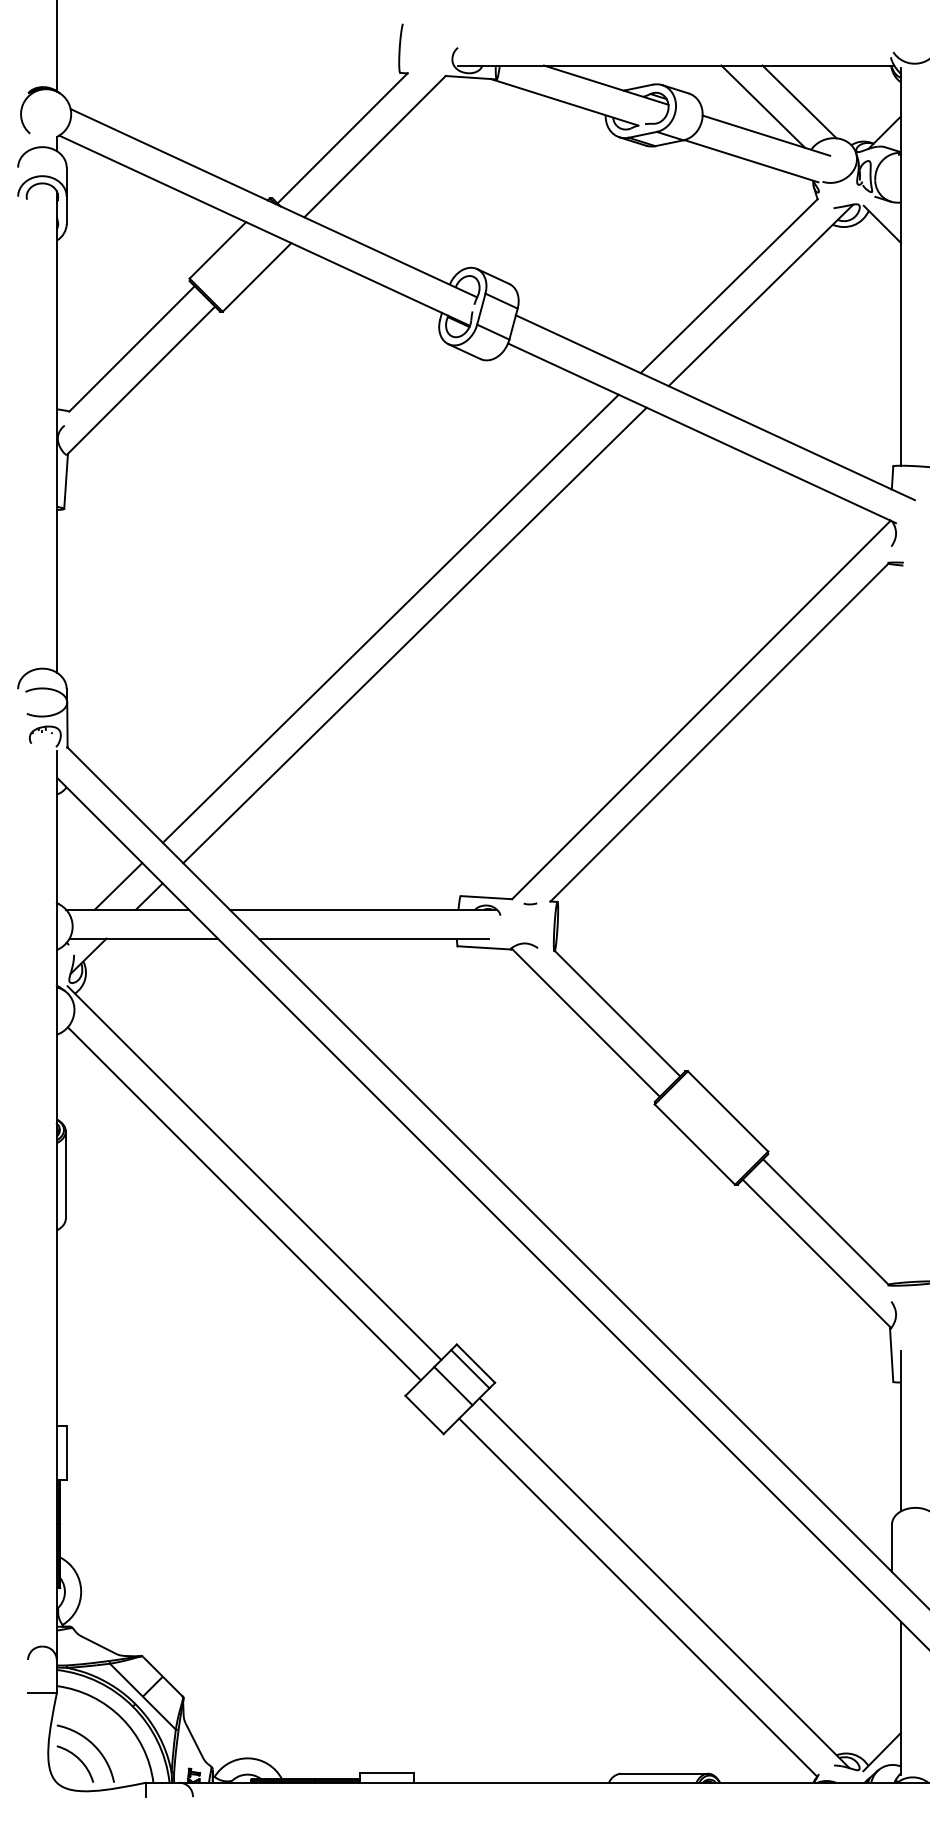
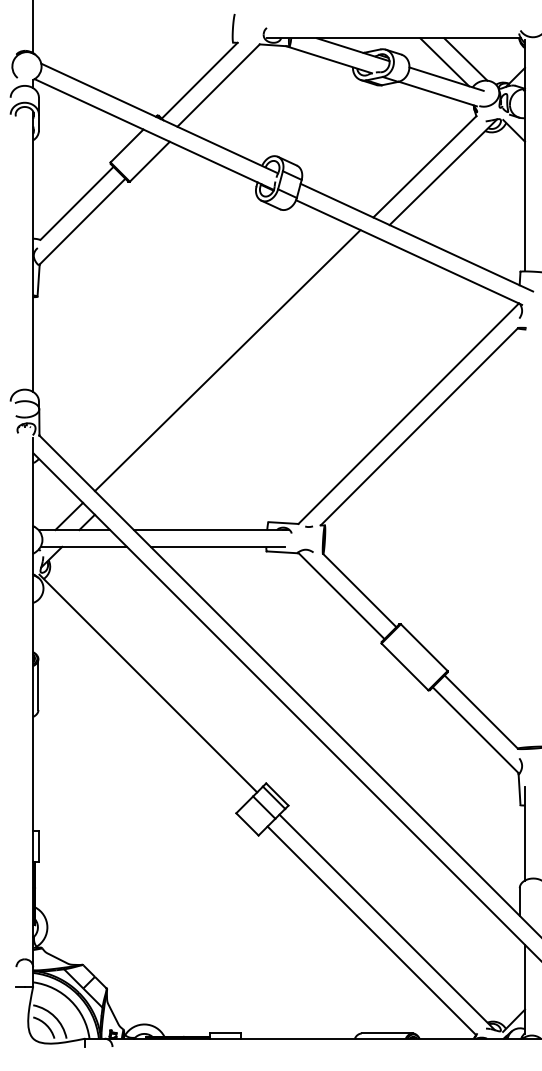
line: (414, 635) -> (241, 370), removed
line: (244, 1203) -> (142, 701), removed

